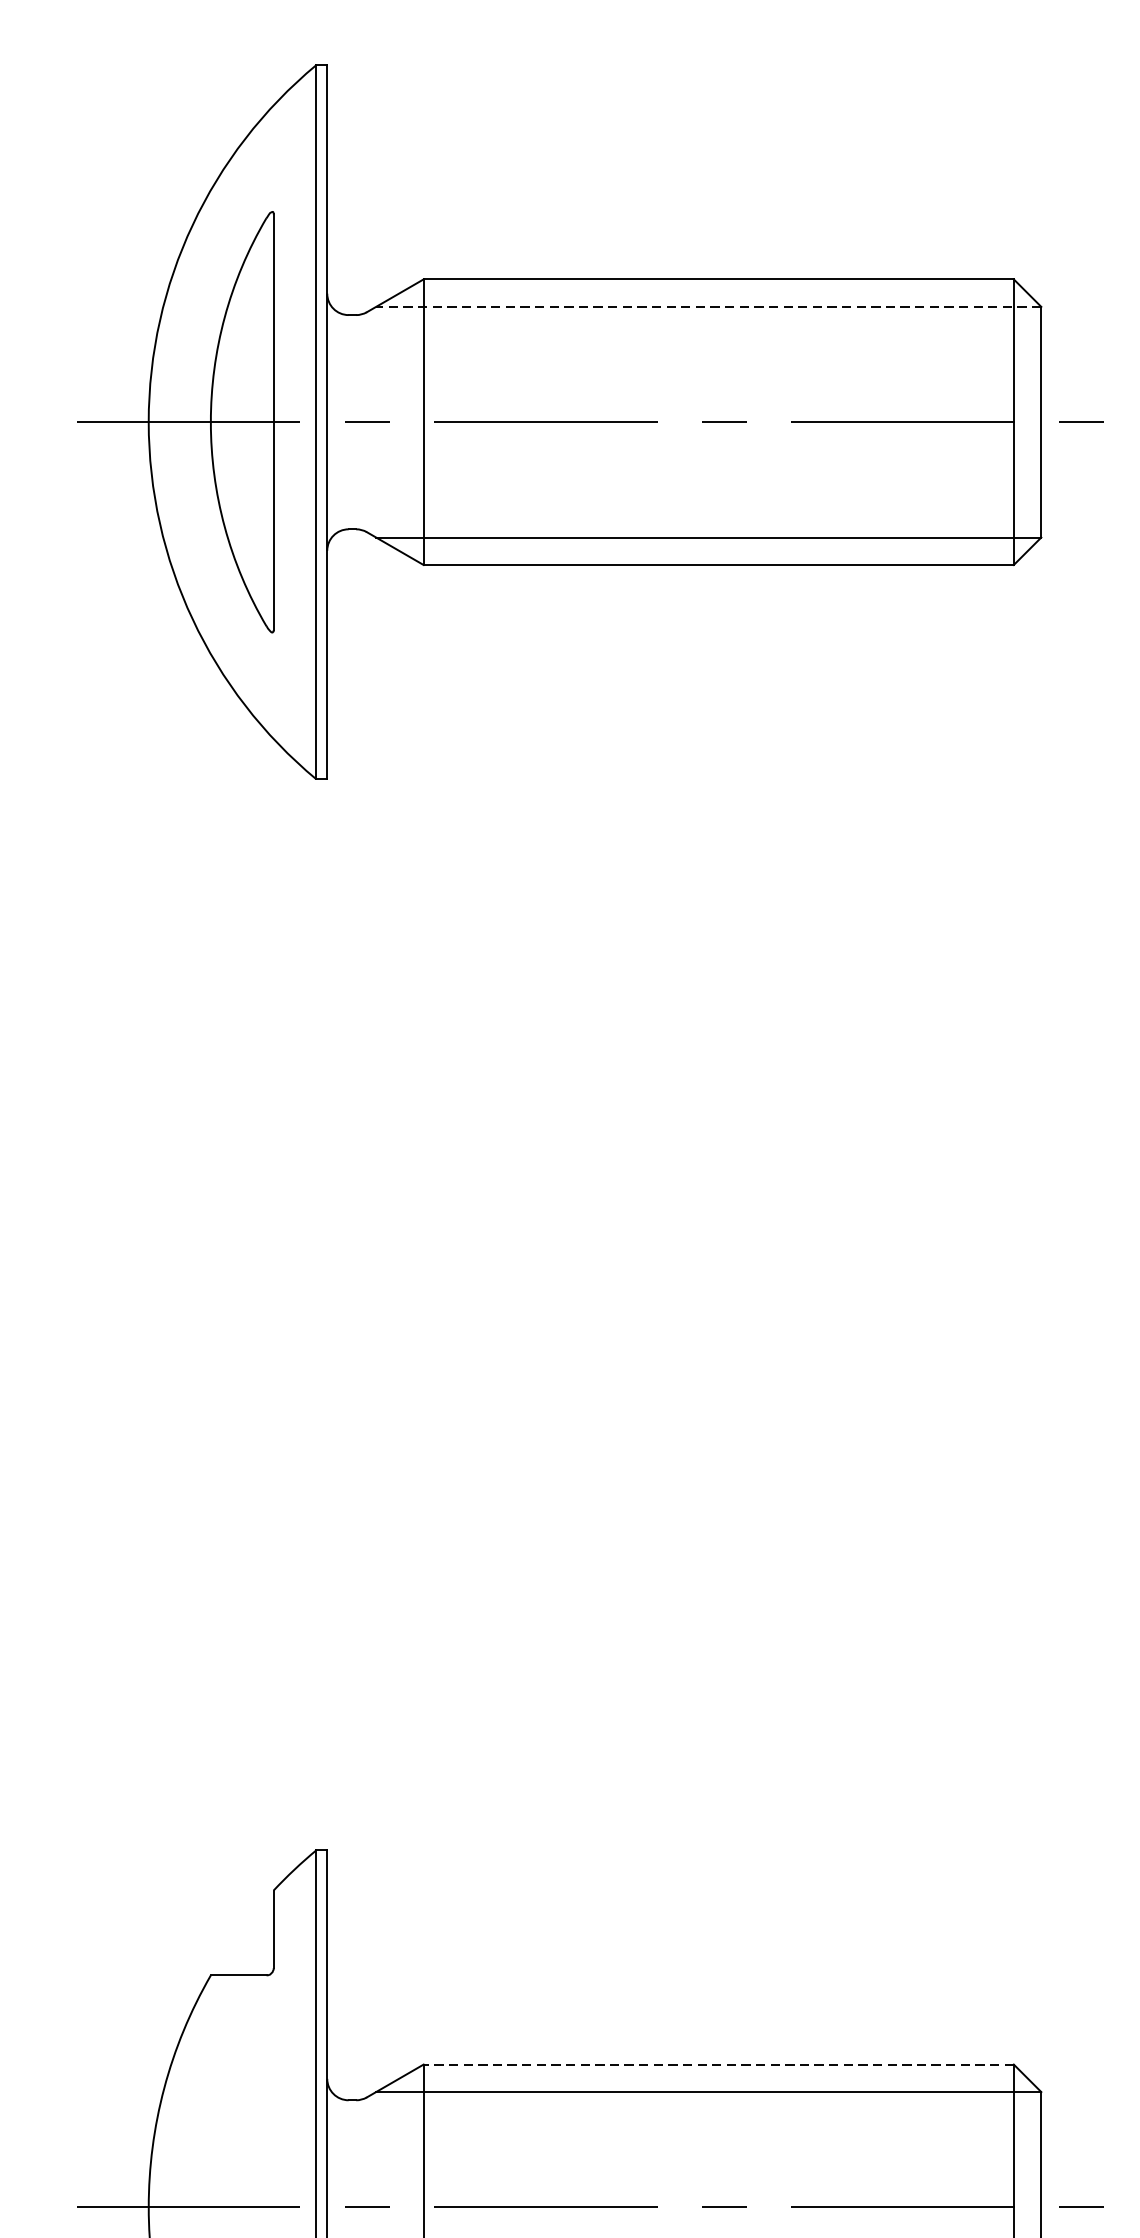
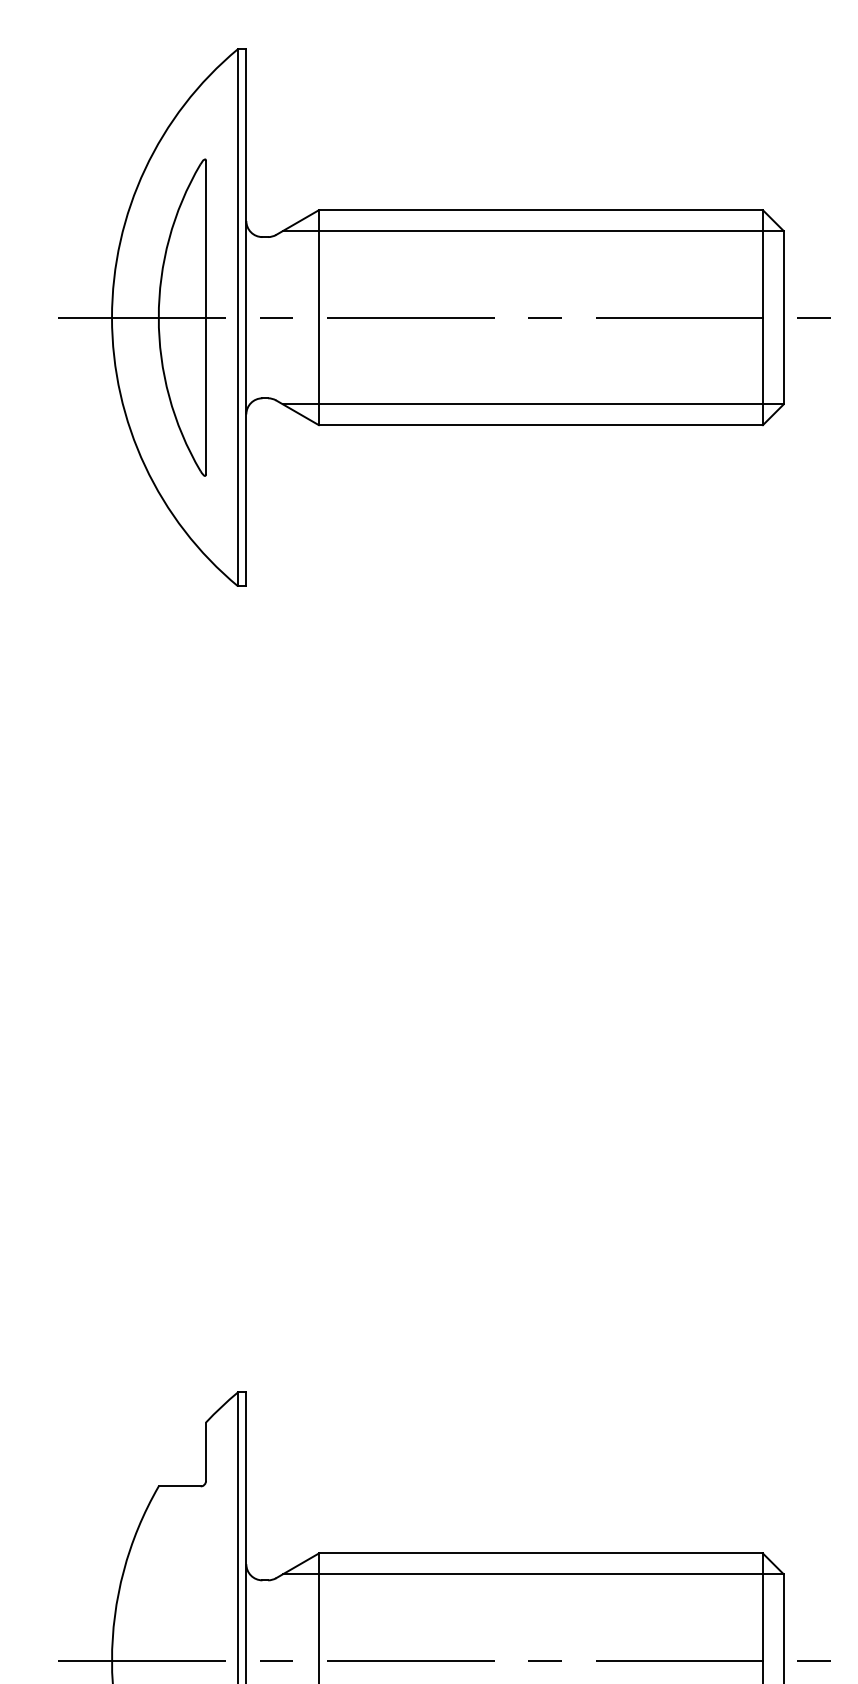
line: (707, 306) -> (532, 230), dashed -> solid
line: (718, 2064) -> (540, 1553), dashed -> solid

